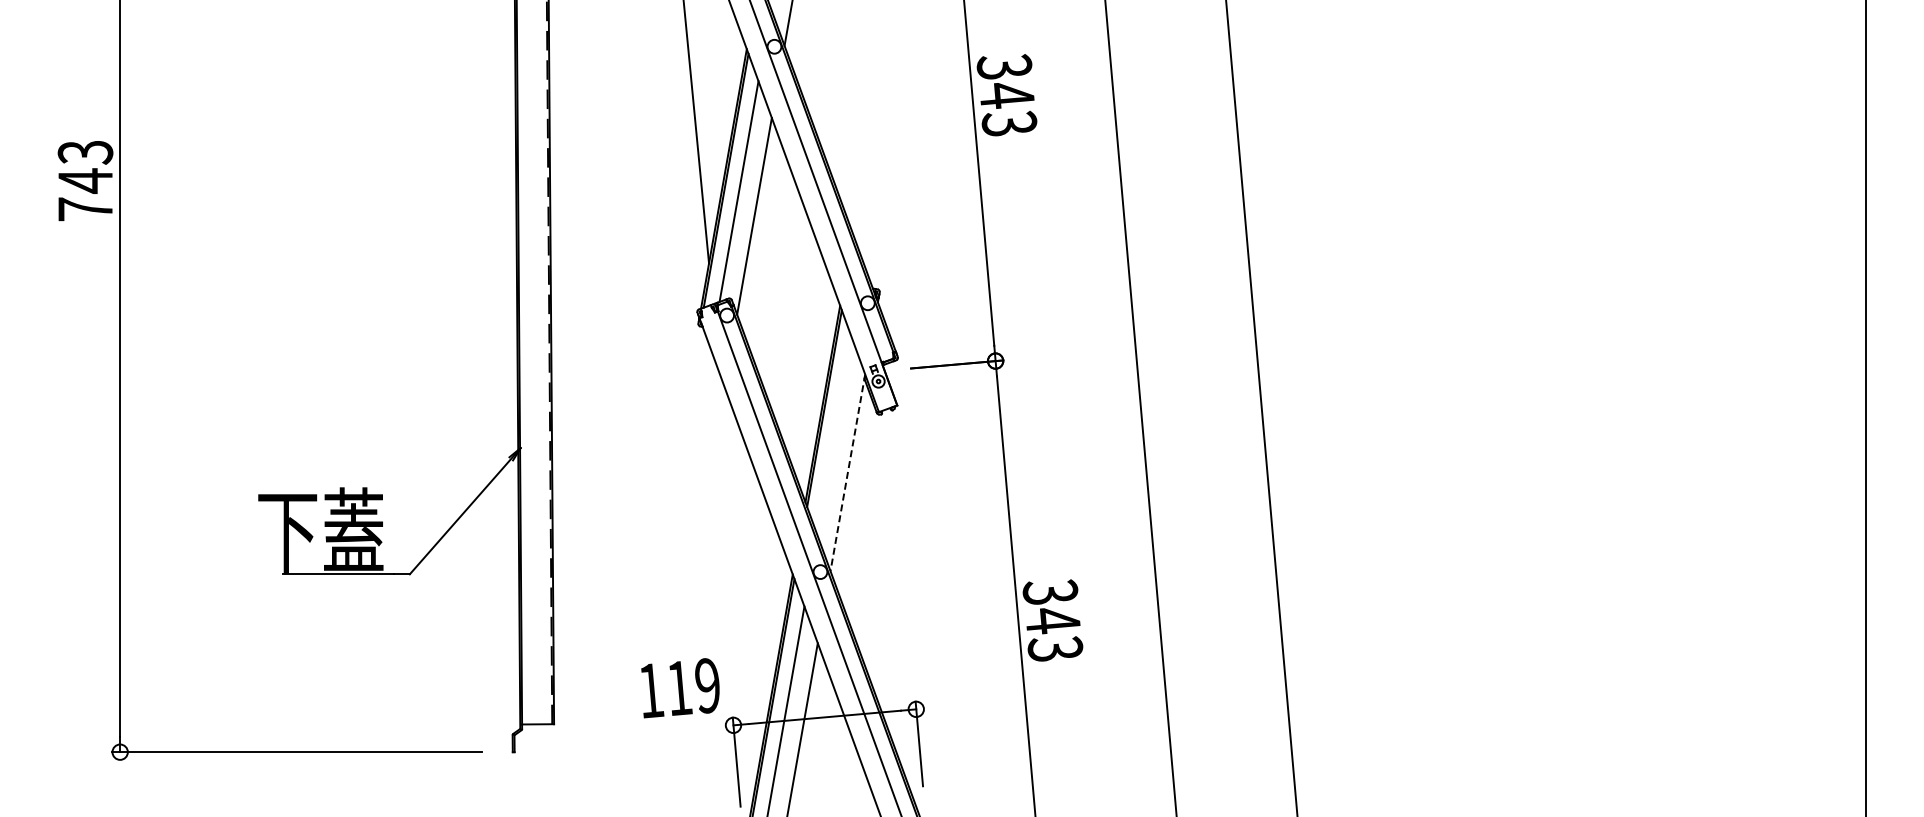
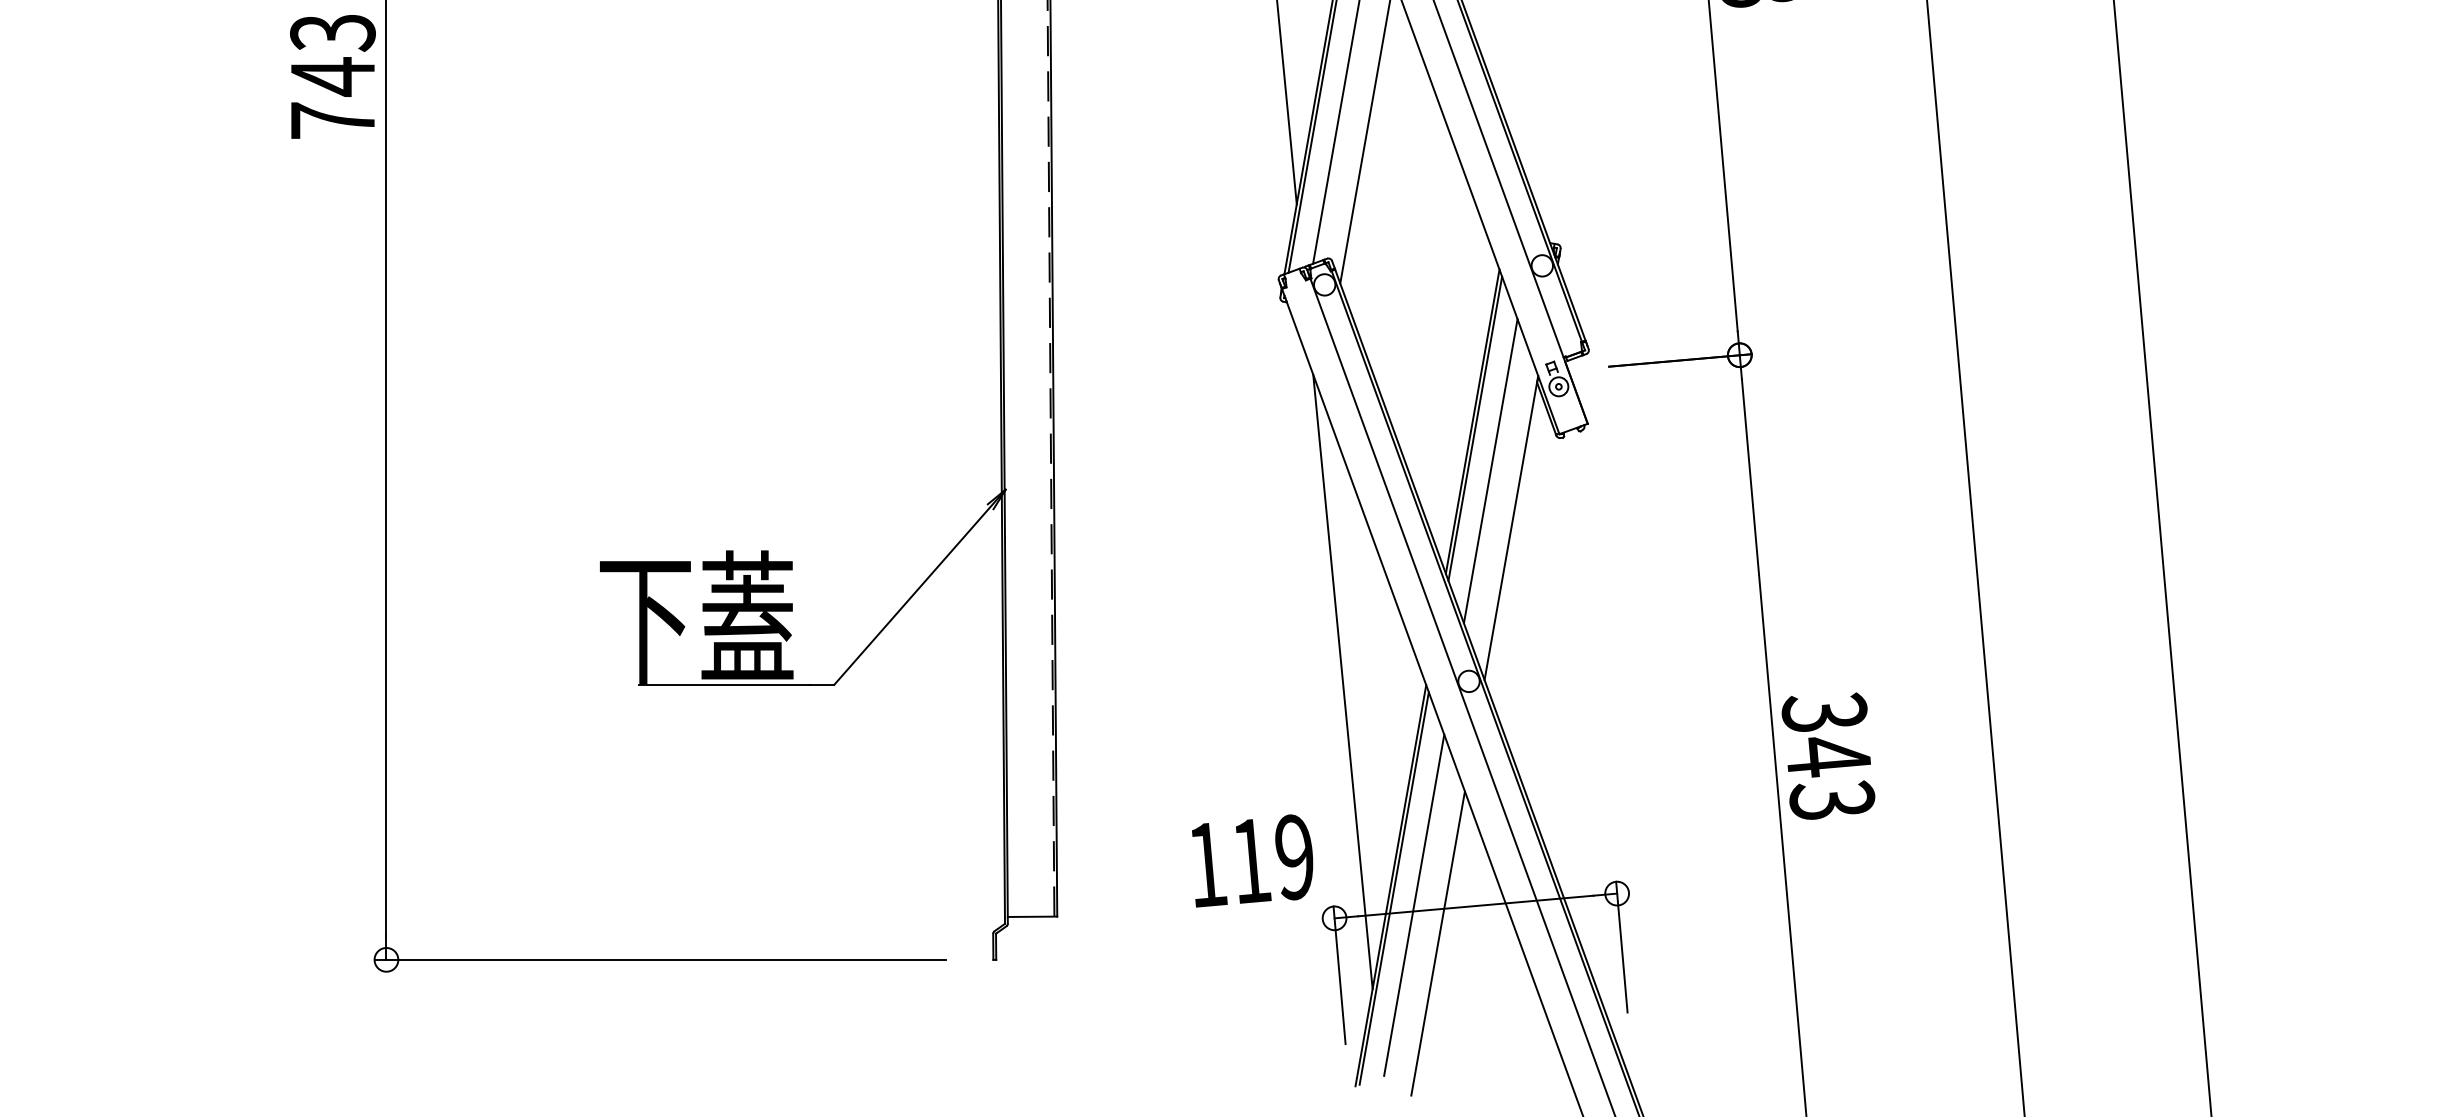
line: (834, 435) -> (1490, 470), added
line: (847, 472) -> (1510, 527), dashed -> solid
line: (738, 572) -> (1342, 682), added

